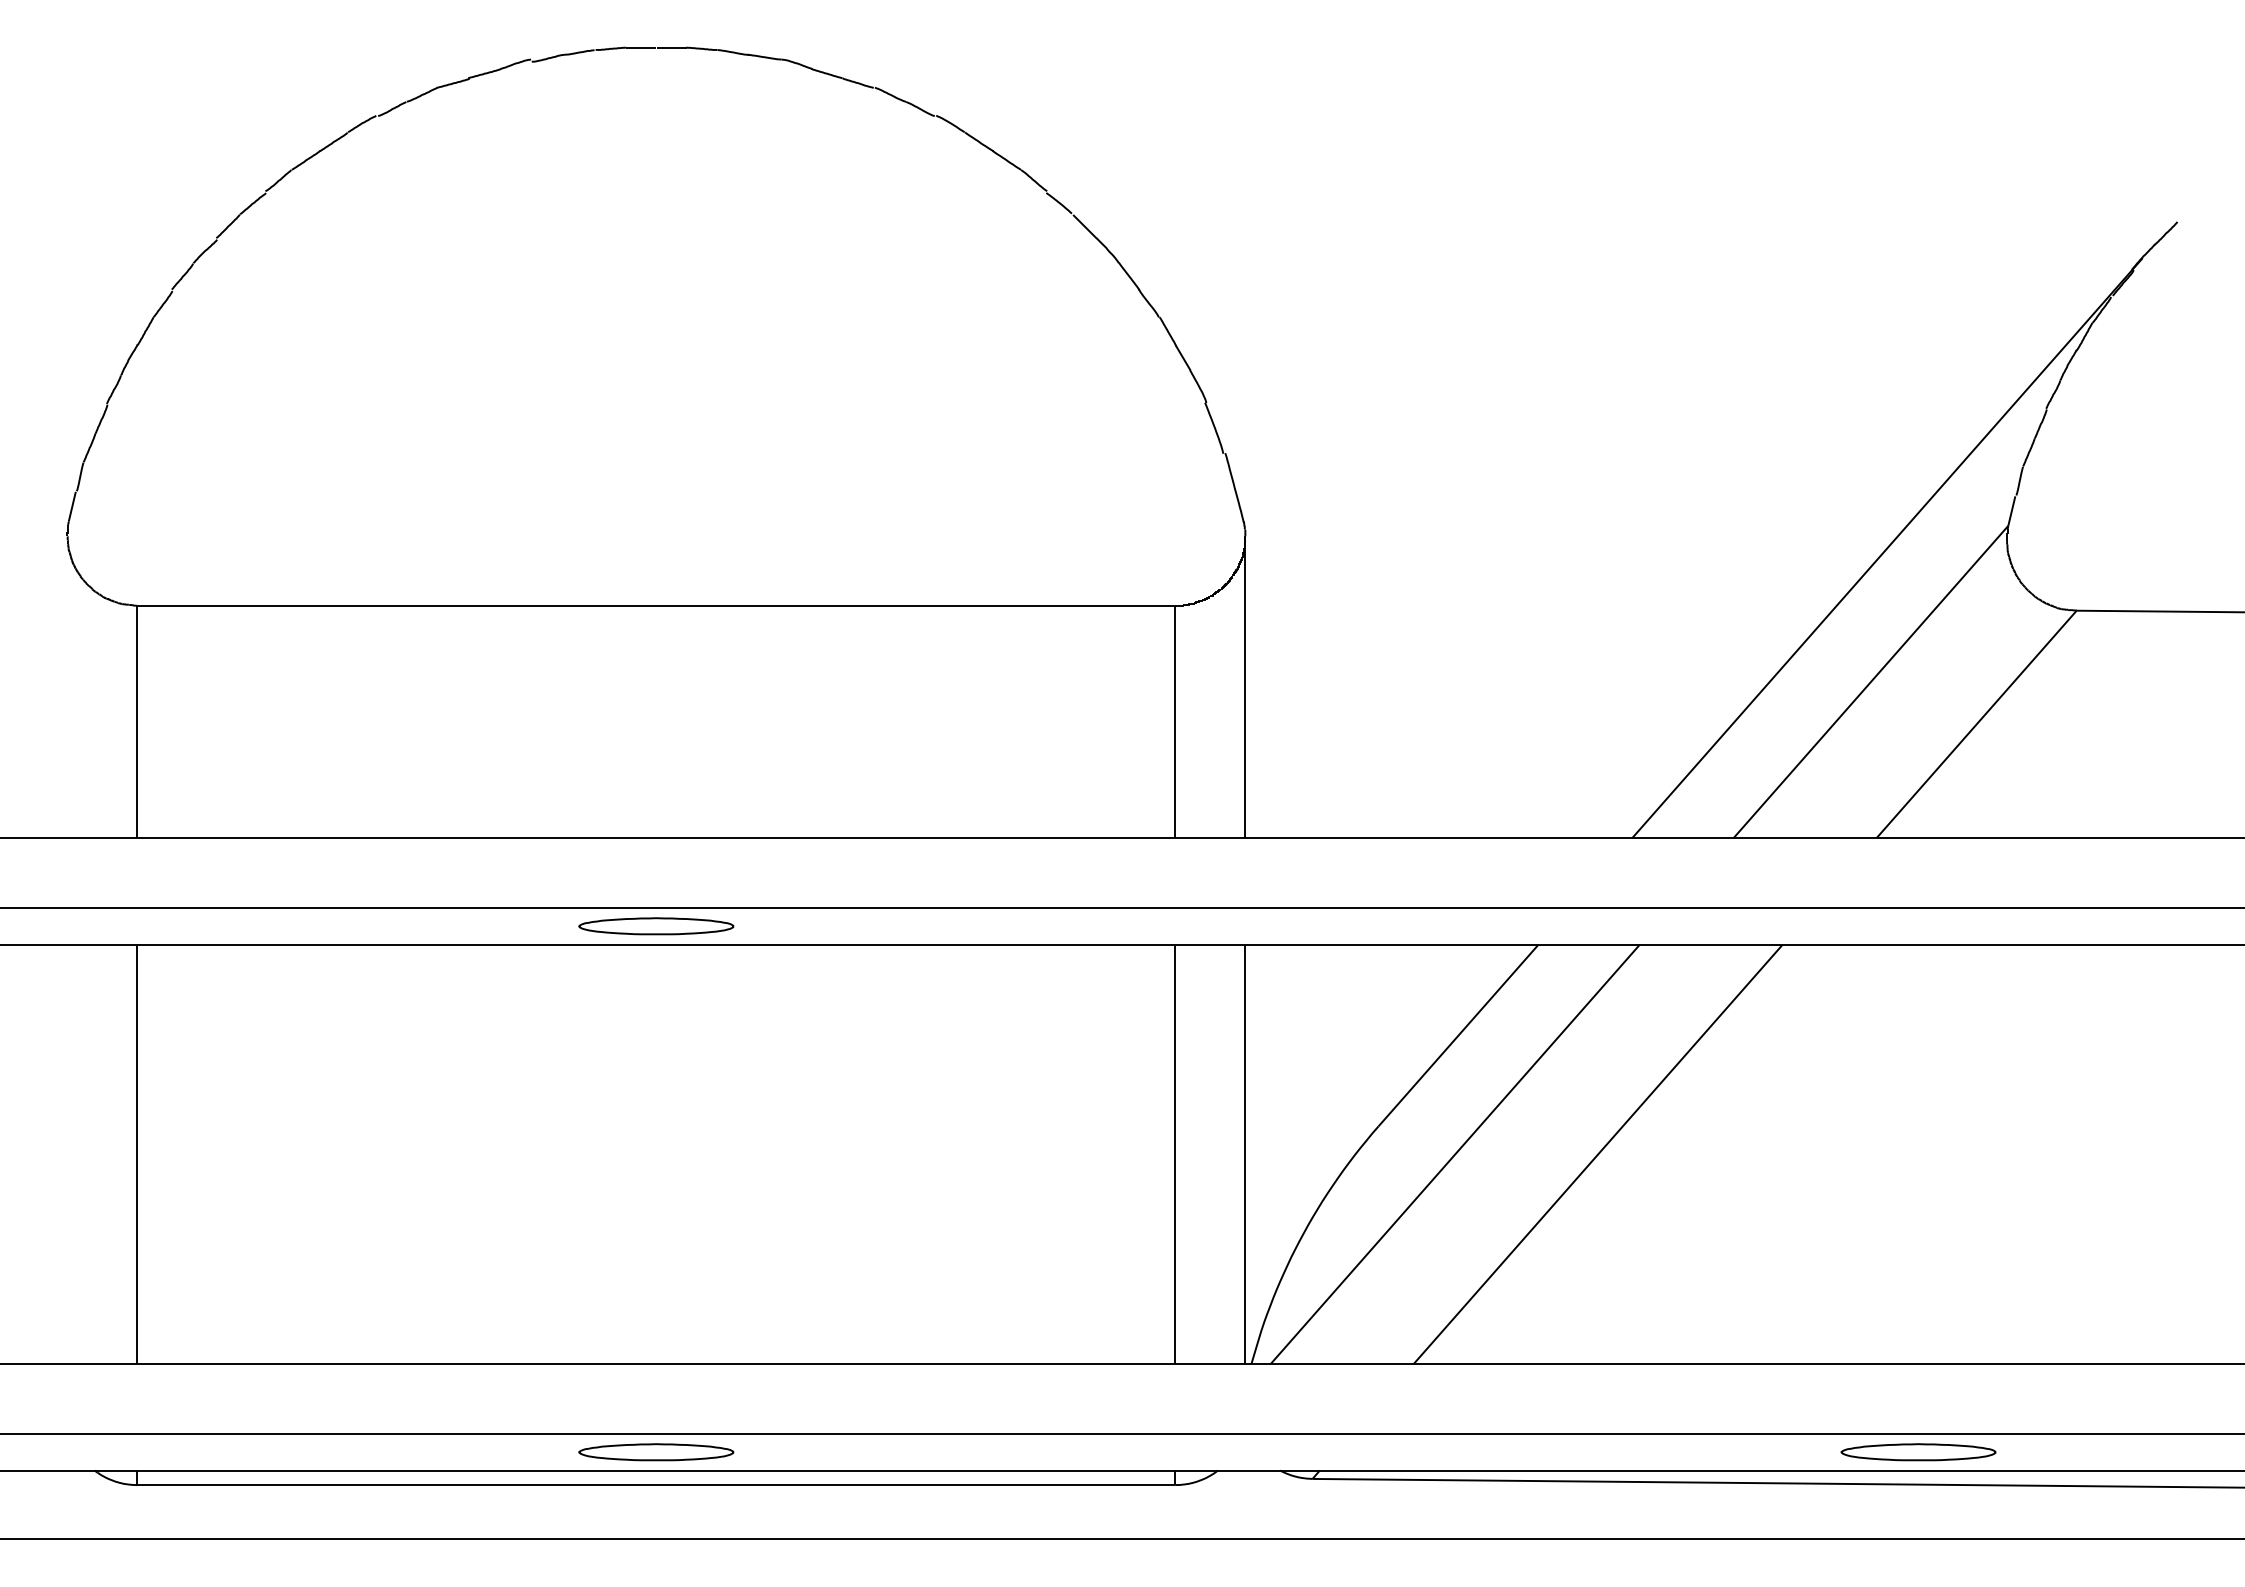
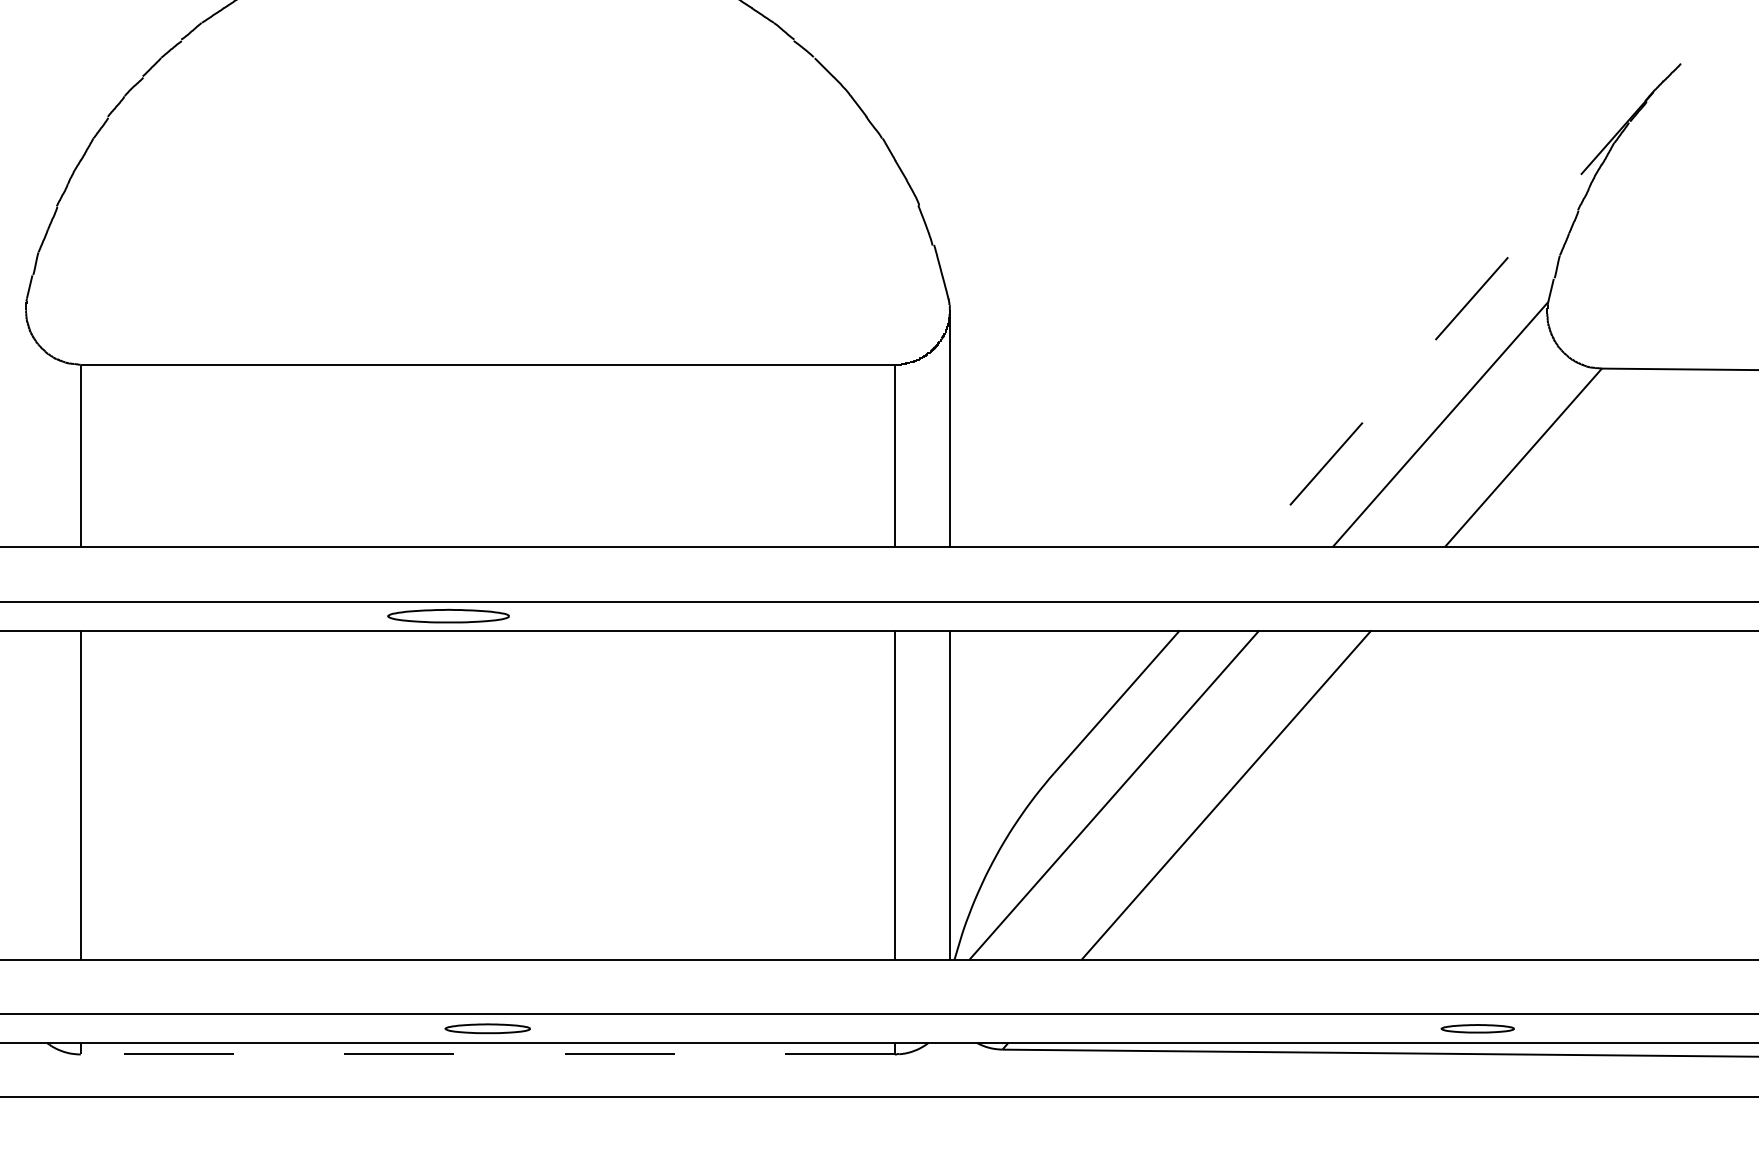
line: (1887, 548) -> (1453, 319), solid -> dashed
part: (656, 926) -> (448, 616), moved
part: (656, 1452) -> (487, 1028), size x0.7
part: (1918, 1452) -> (1477, 1028), size x0.6
line: (656, 1485) -> (487, 1054), solid -> dashed

